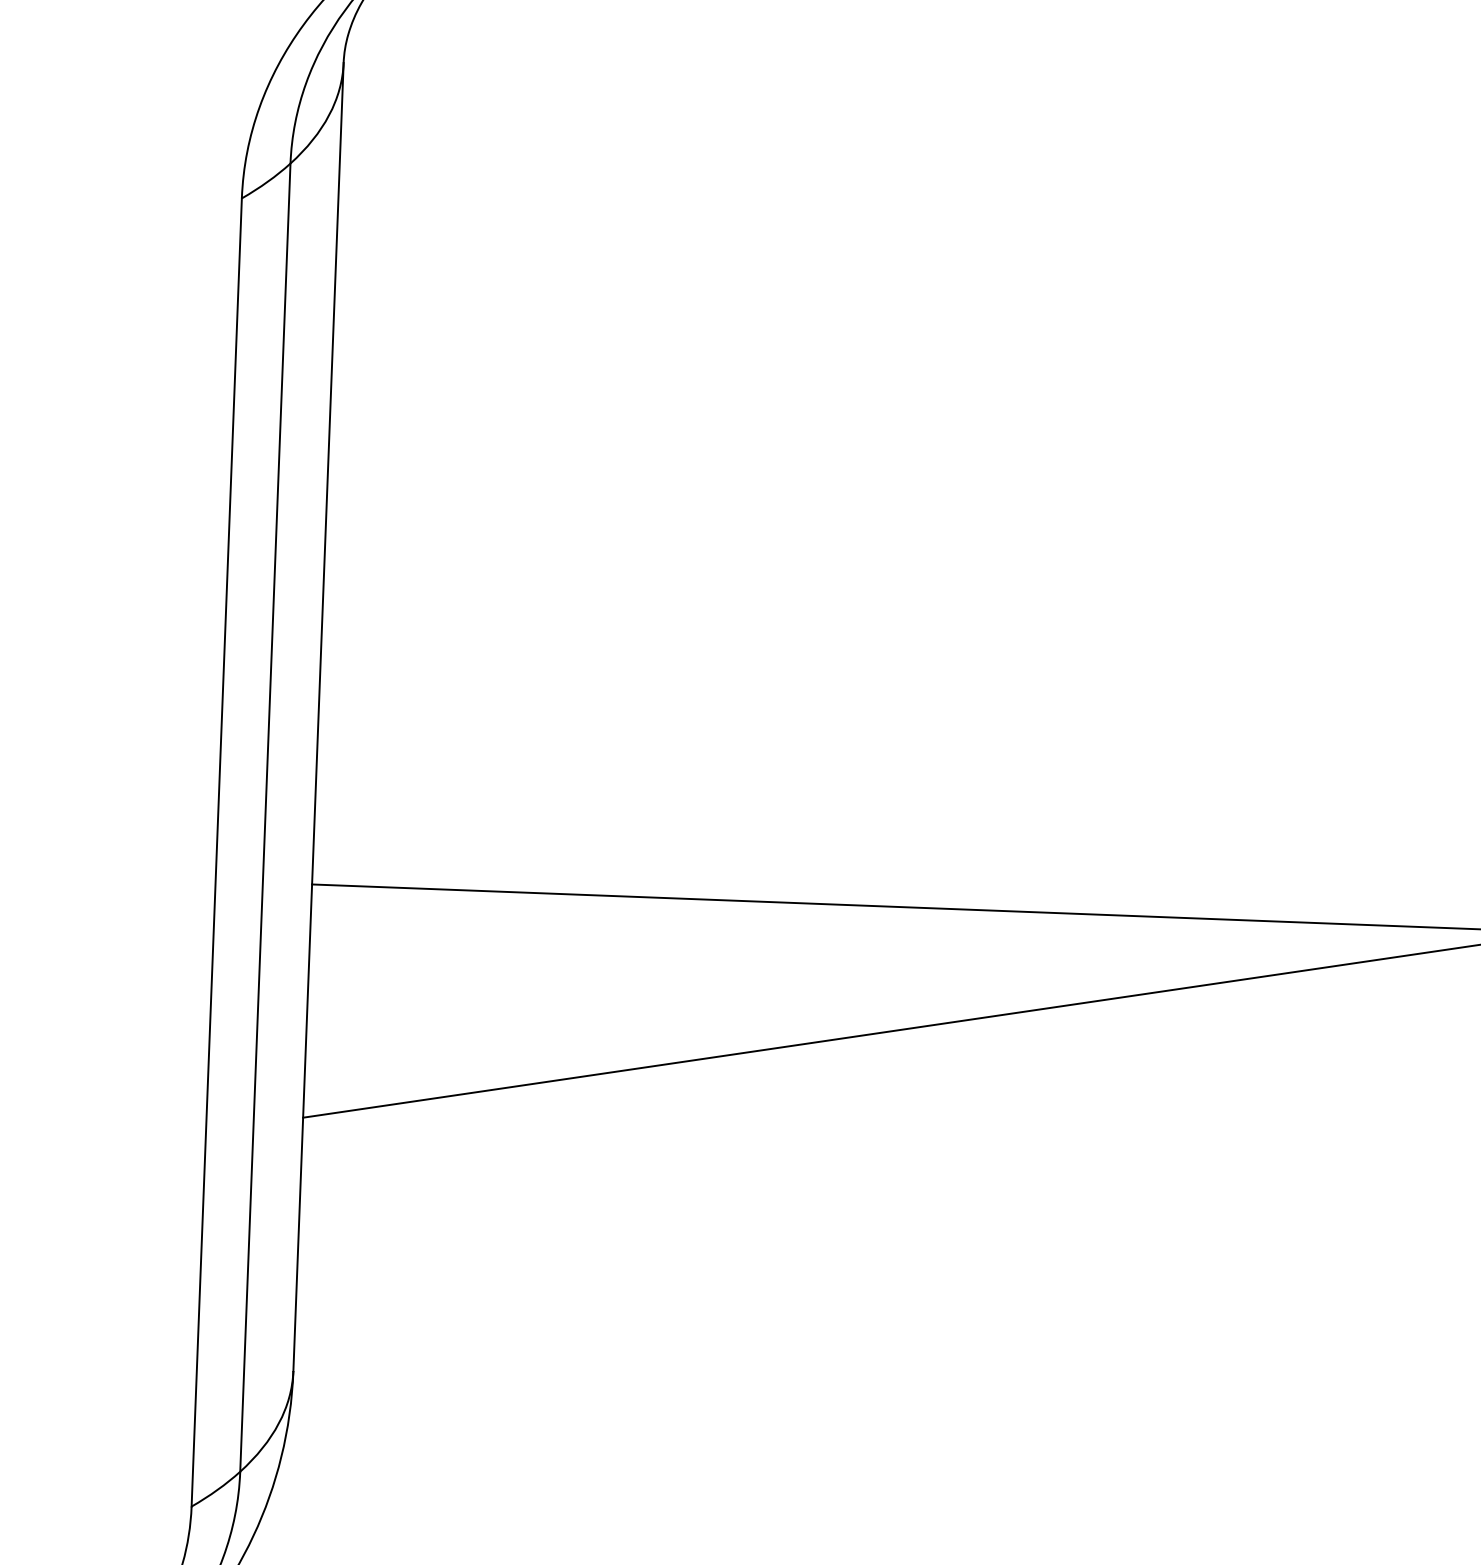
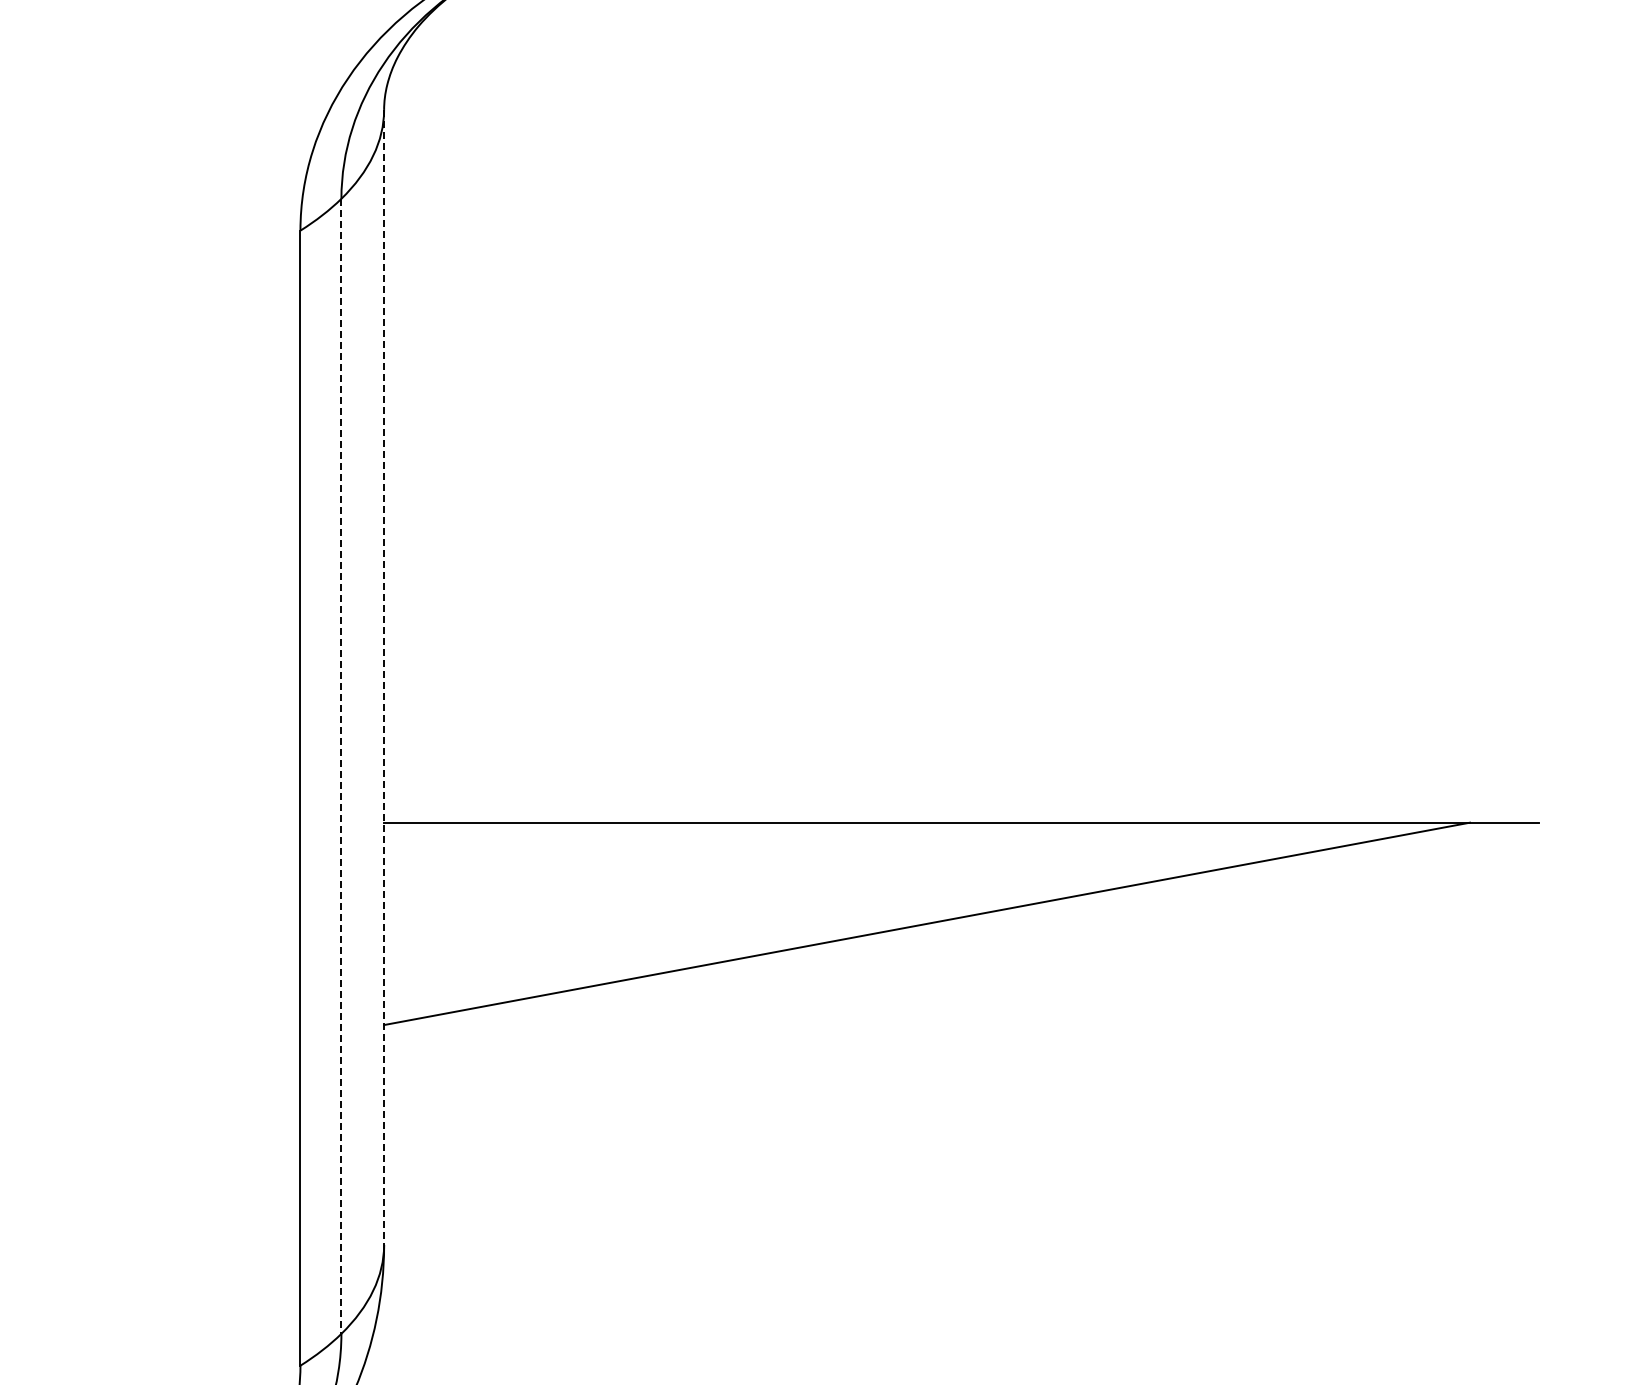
line: (318, 717) -> (384, 677), solid -> dashed
line: (265, 817) -> (341, 766), solid -> dashed

